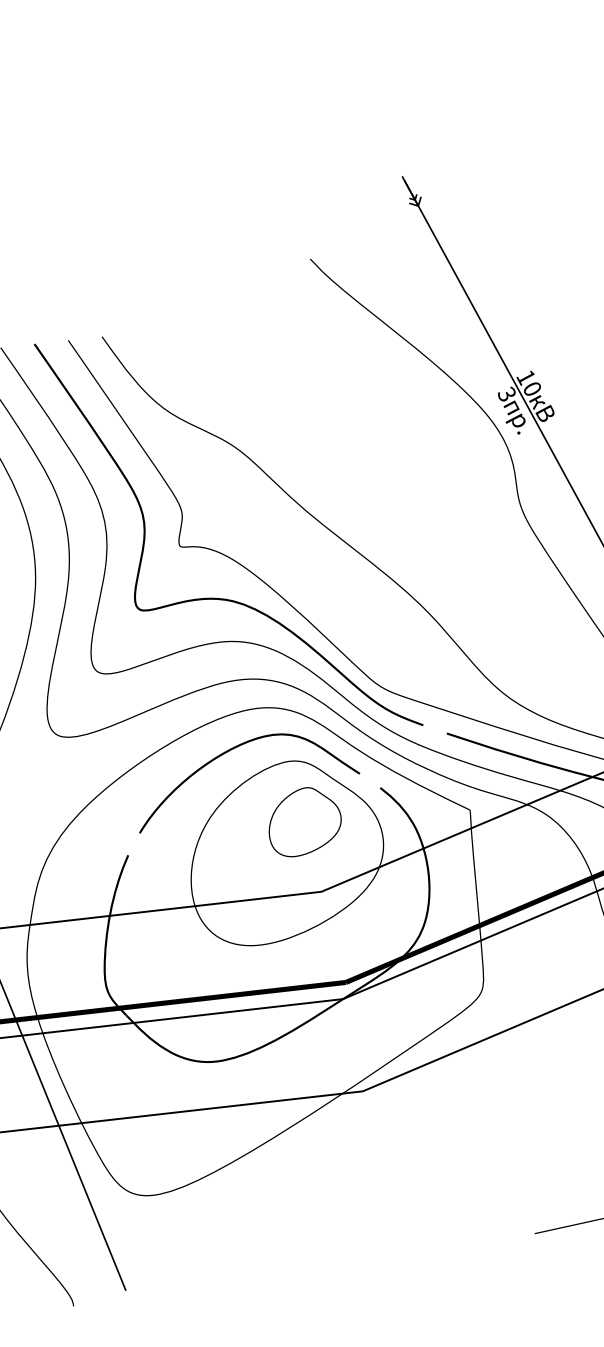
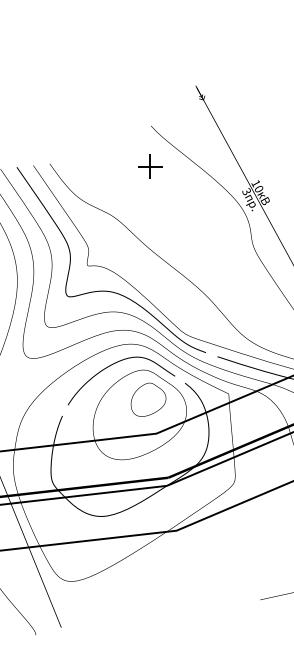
part: (309, 342) -> (150, 166), added

